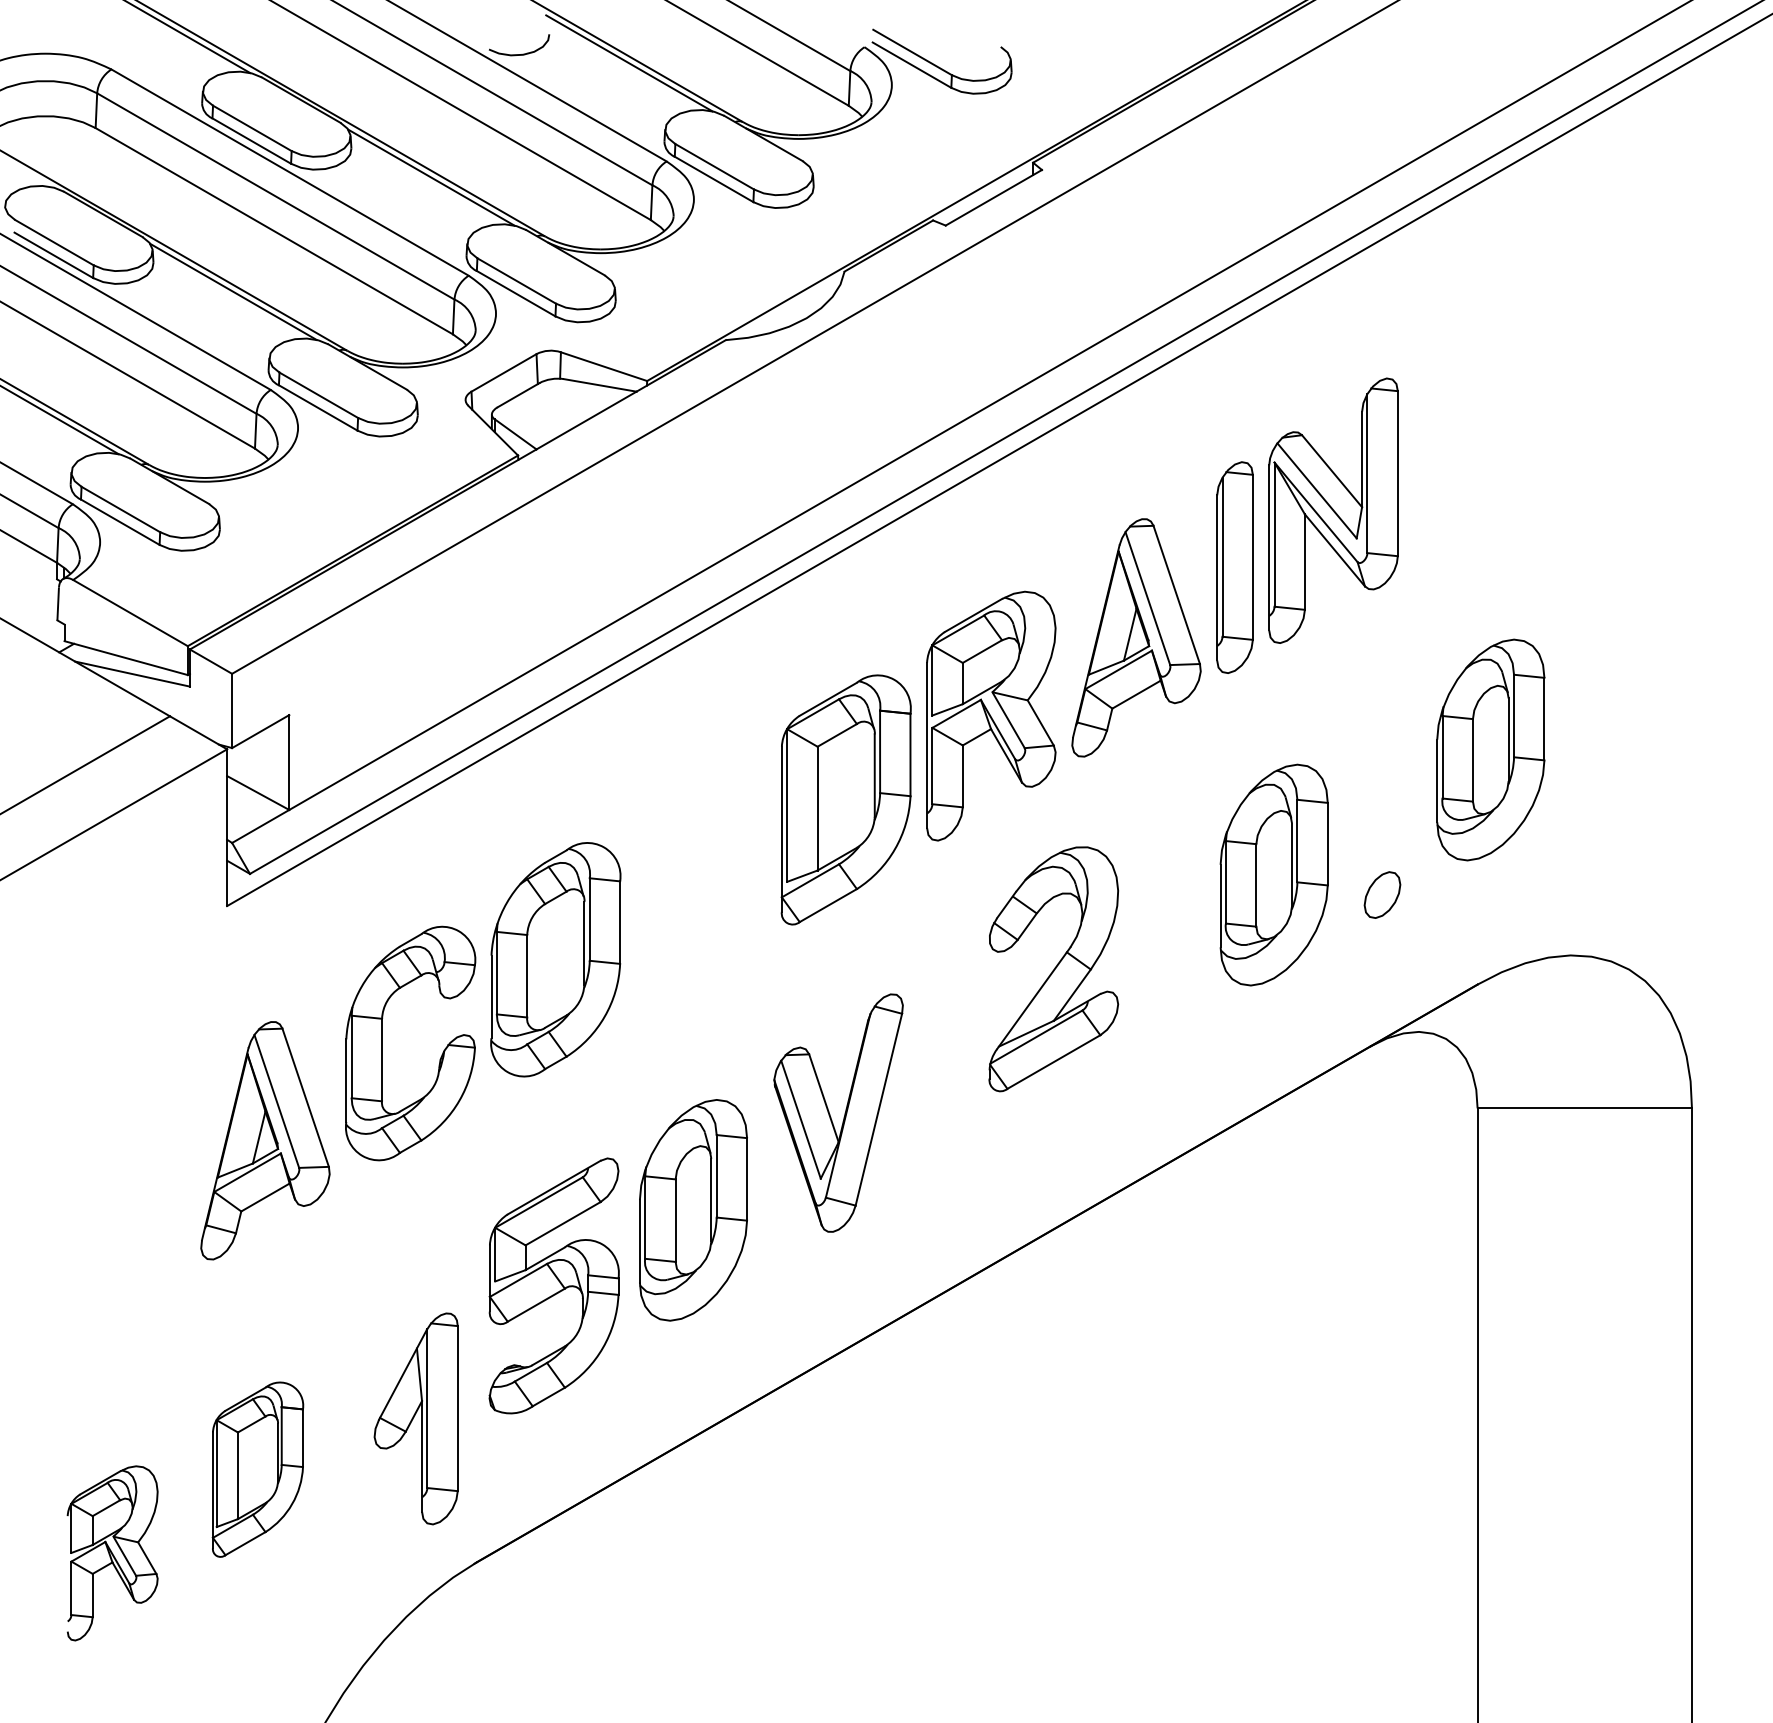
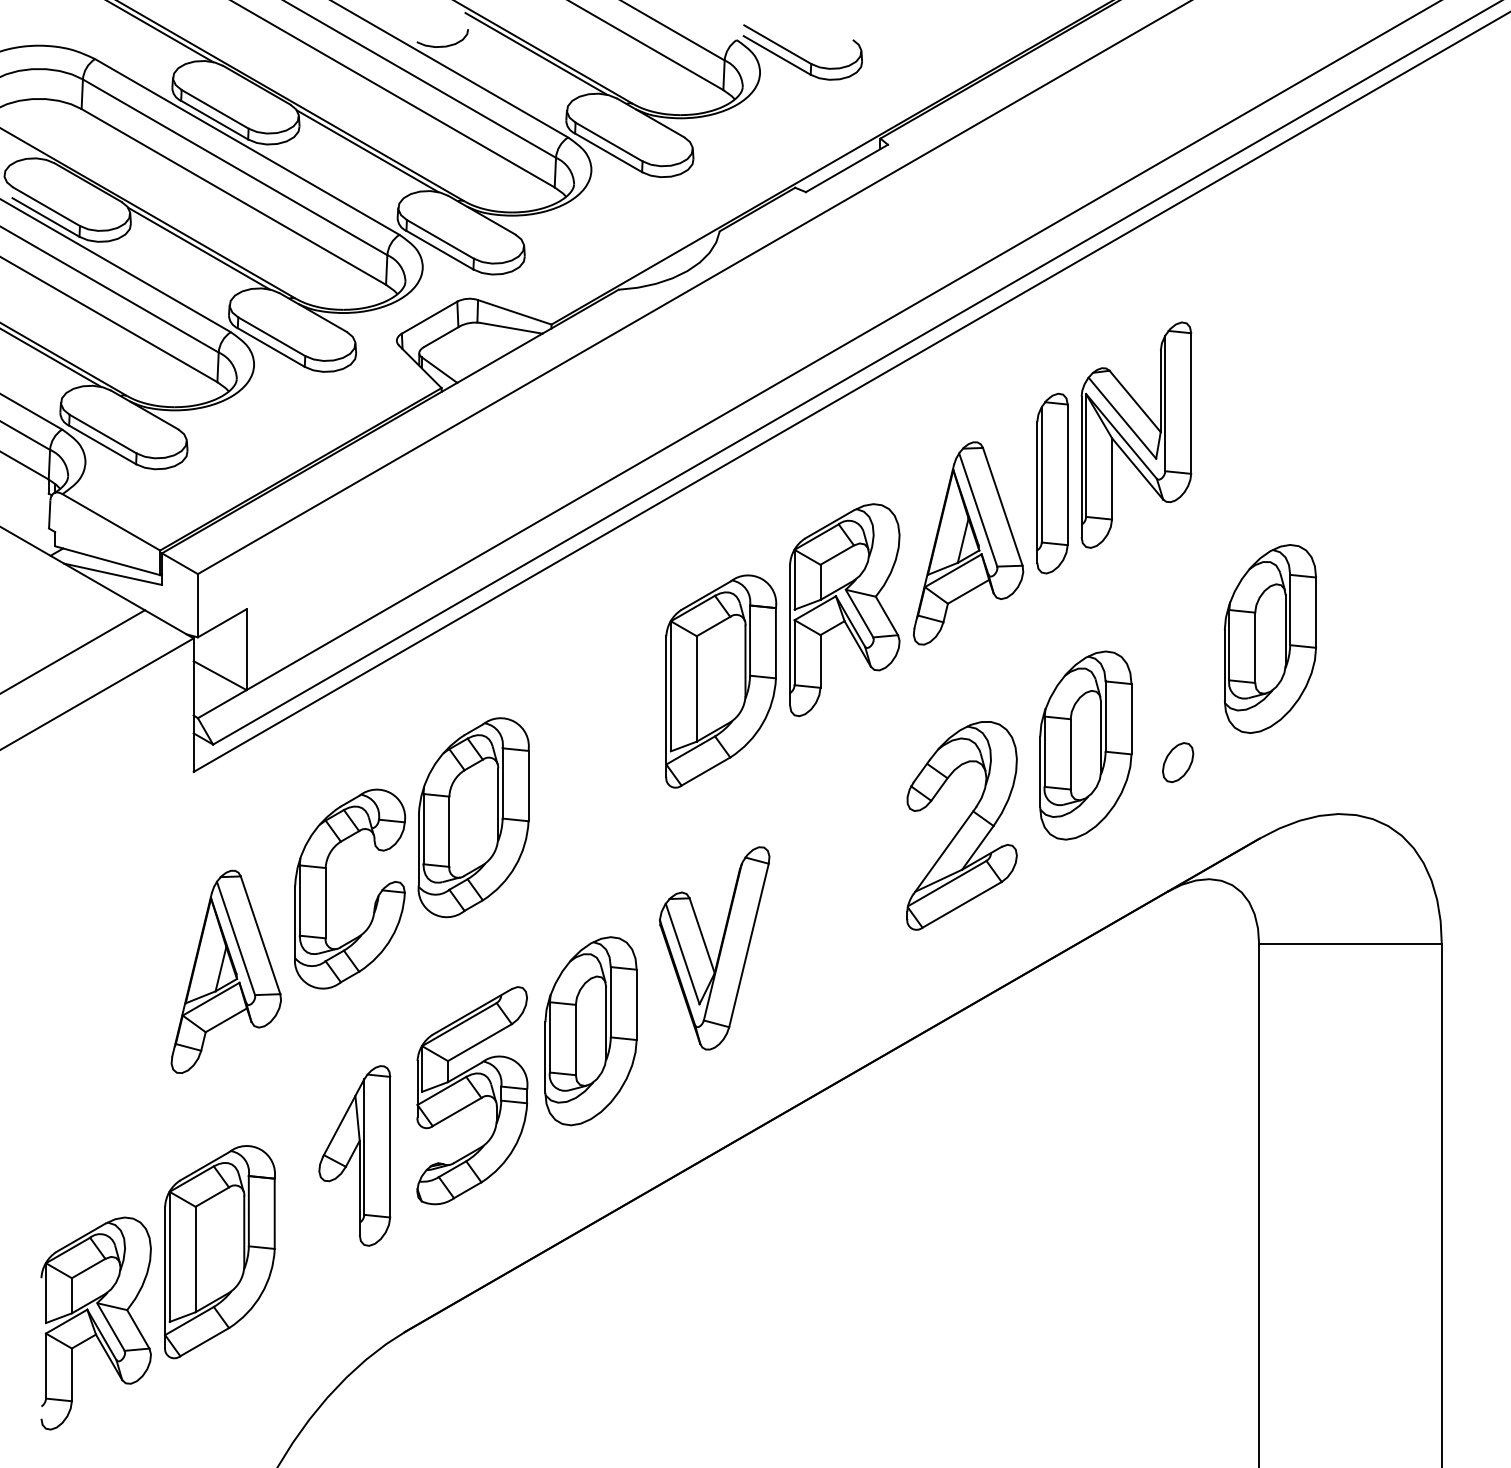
part: (1053, 968) -> (961, 825), moved
part: (415, 1418) -> (354, 1155), moved
part: (257, 1470) -> (219, 1252), size x1.43
part: (111, 1553) -> (95, 1323), size x1.43

